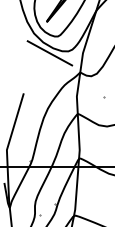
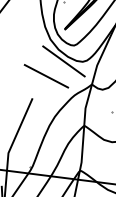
line: (34, 69) -> (46, 75), added

